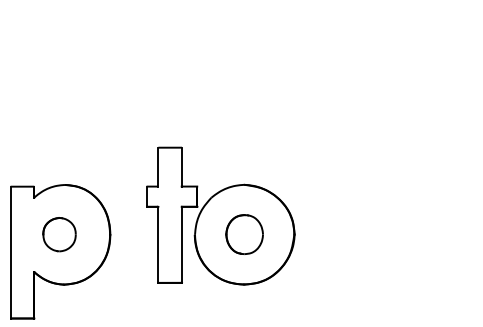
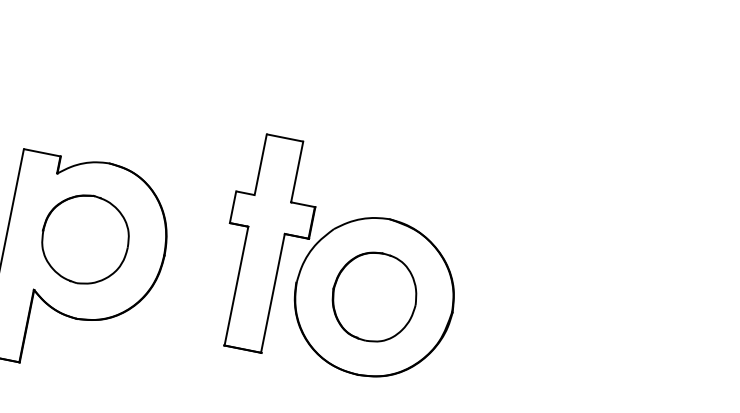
part: (59, 234) -> (85, 239), size x1.67
part: (244, 234) -> (374, 296), size x1.43

